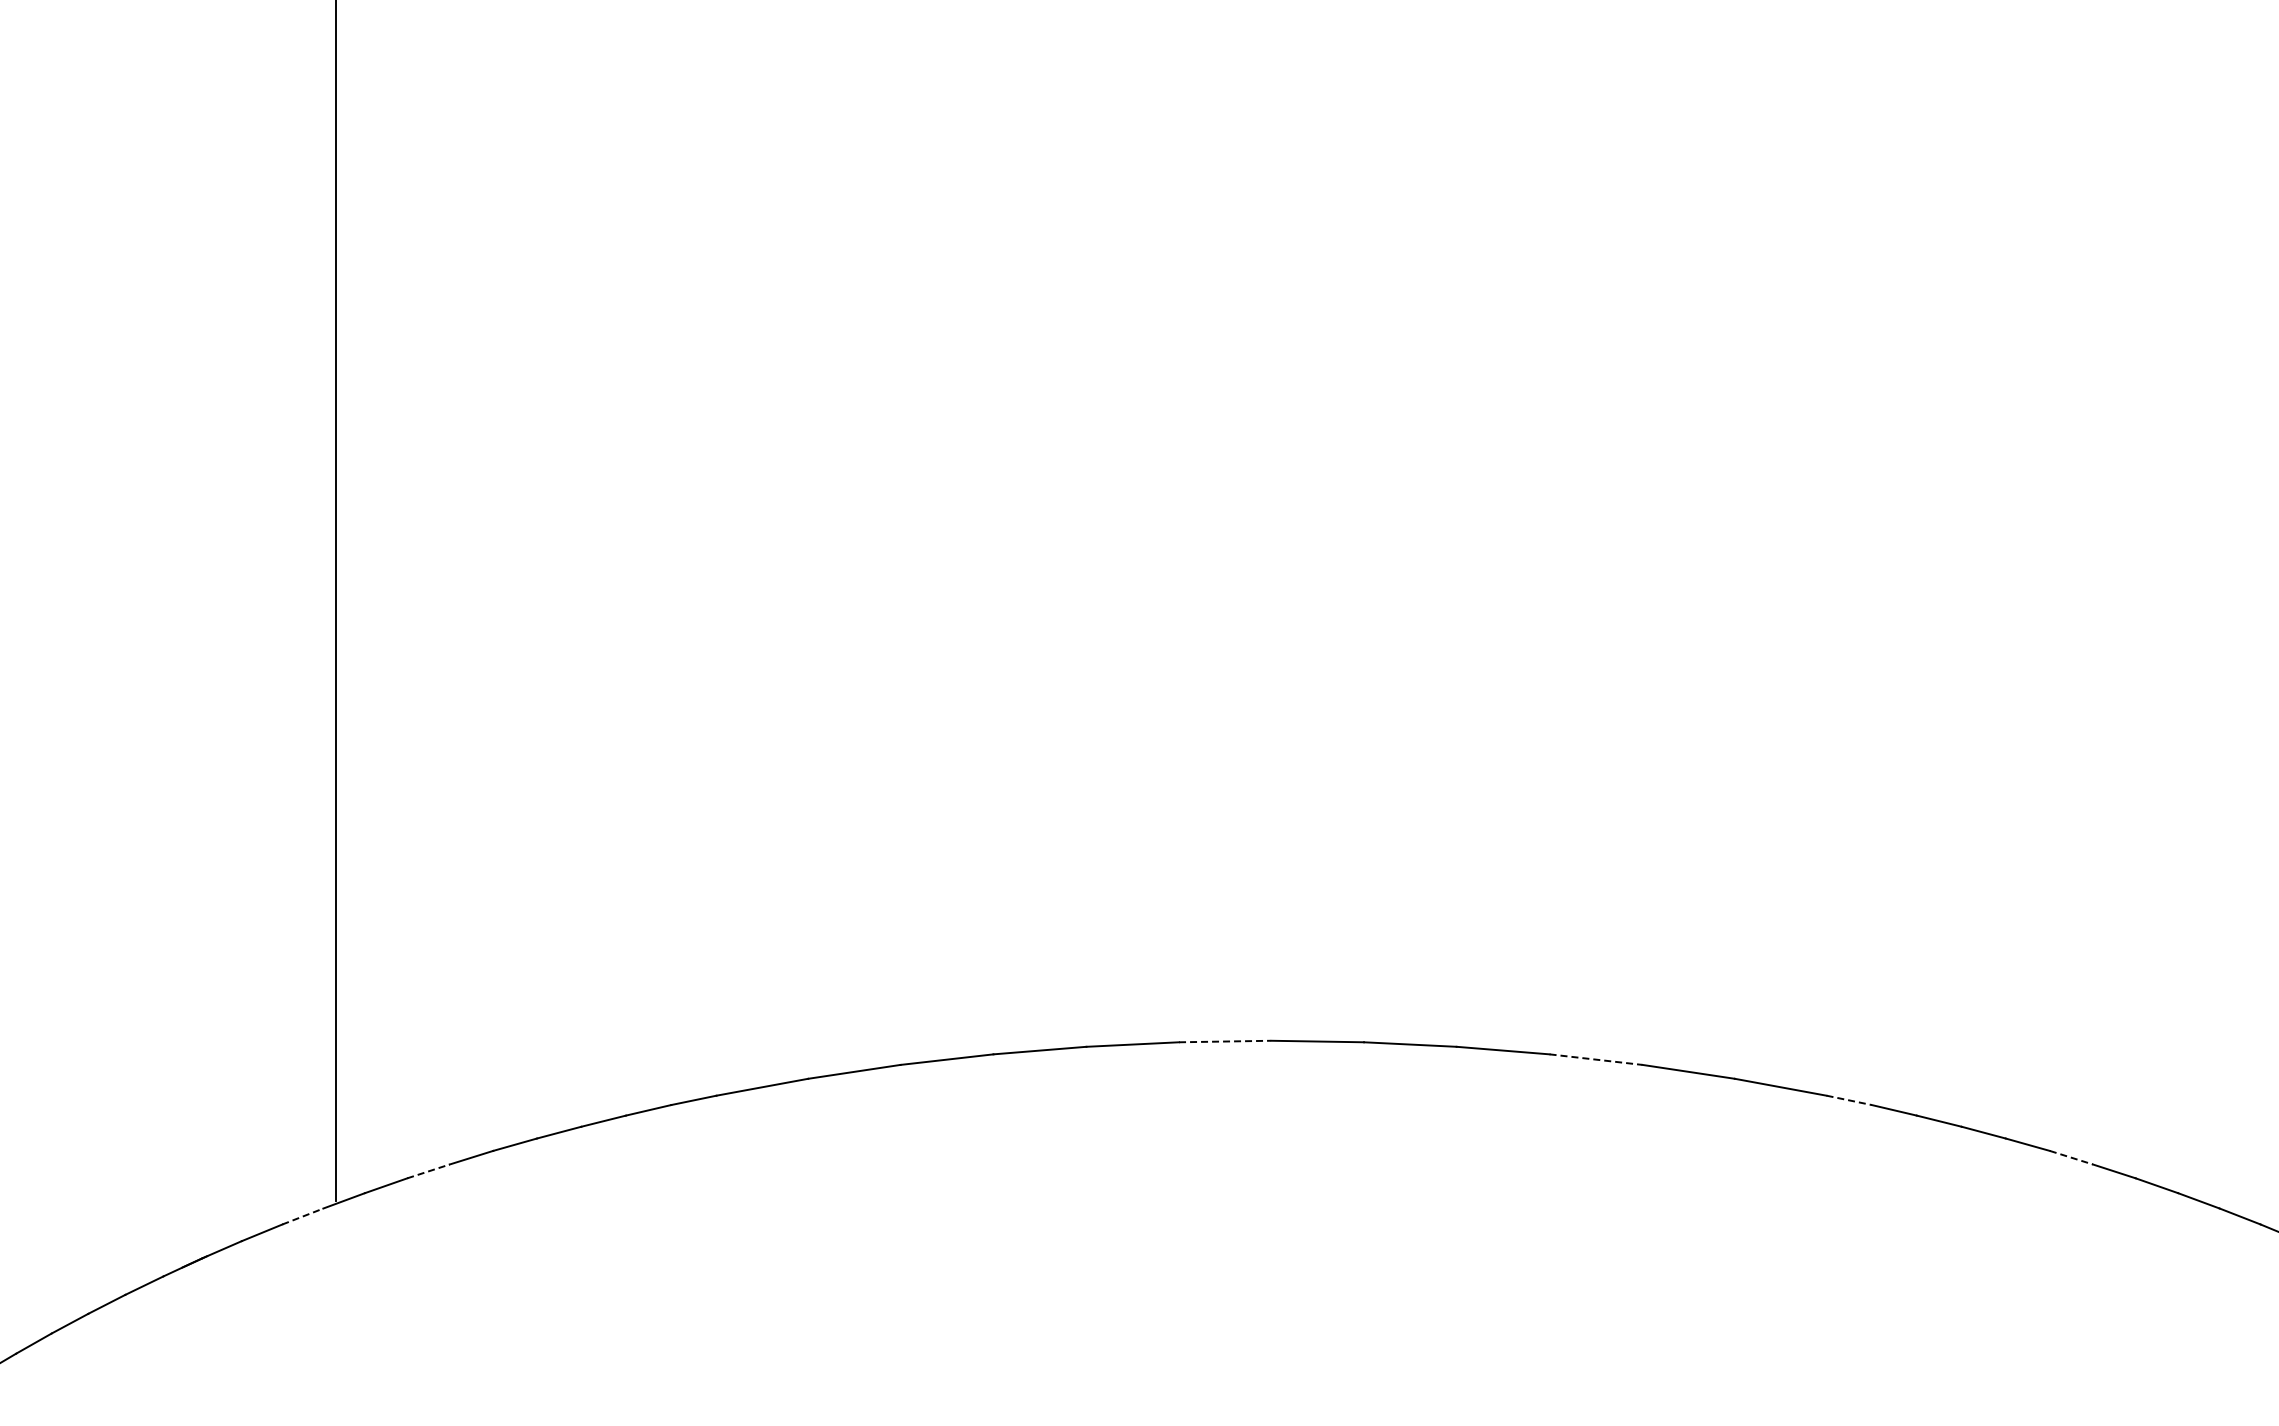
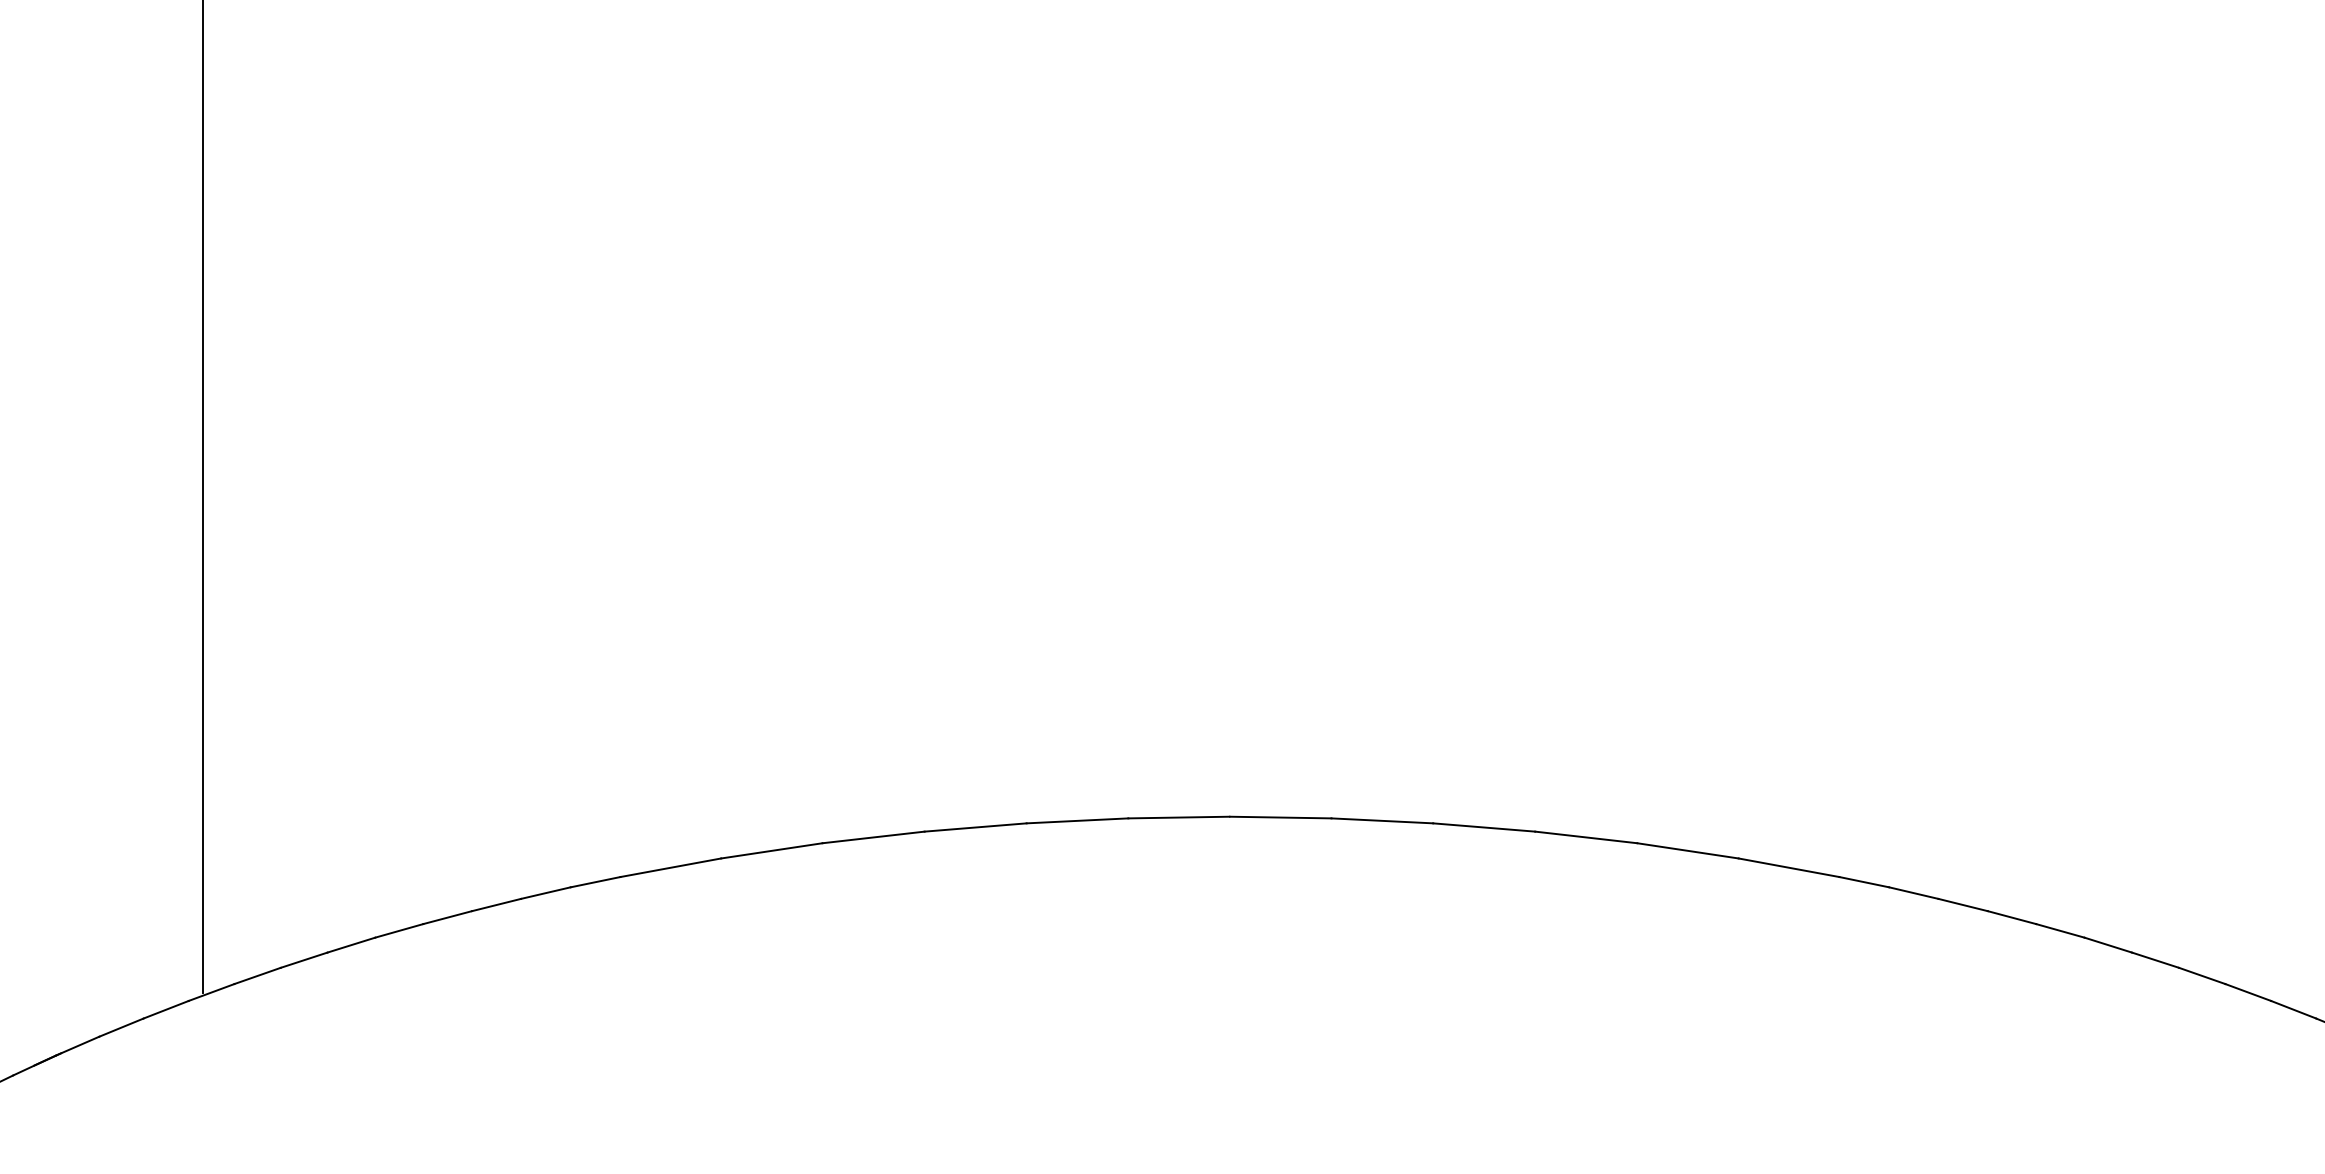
line: (1225, 1041) -> (1179, 817), dashed -> solid
line: (1596, 1059) -> (1586, 837), dashed -> solid
line: (1849, 1100) -> (1864, 882), dashed -> solid
line: (2071, 1157) -> (2108, 944), dashed -> solid
line: (428, 1171) -> (304, 960), dashed -> solid
line: (303, 1216) -> (166, 1009), dashed -> solid

